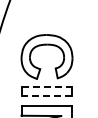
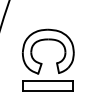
line: (47, 86) -> (48, 81), dashed -> solid
line: (46, 96) -> (47, 91), dashed -> solid

